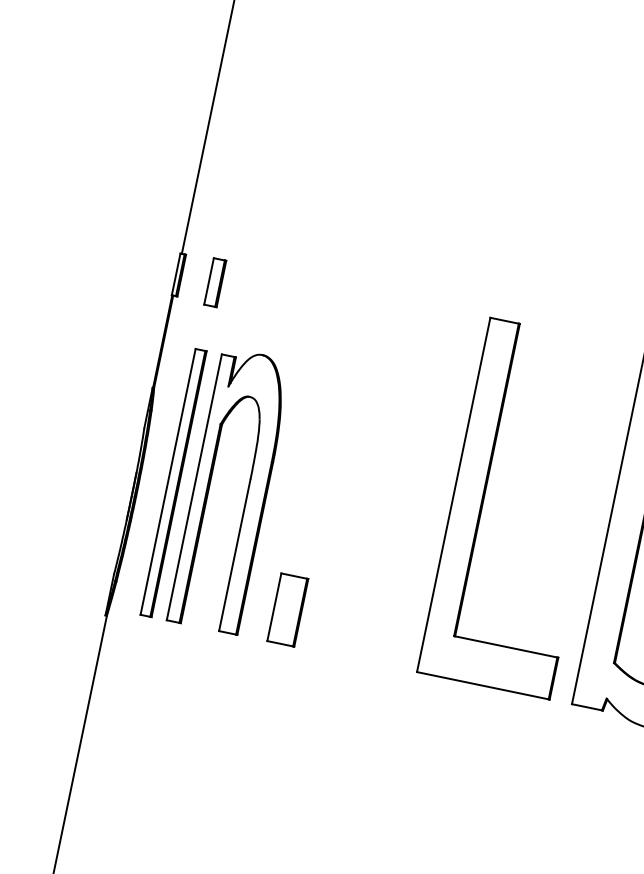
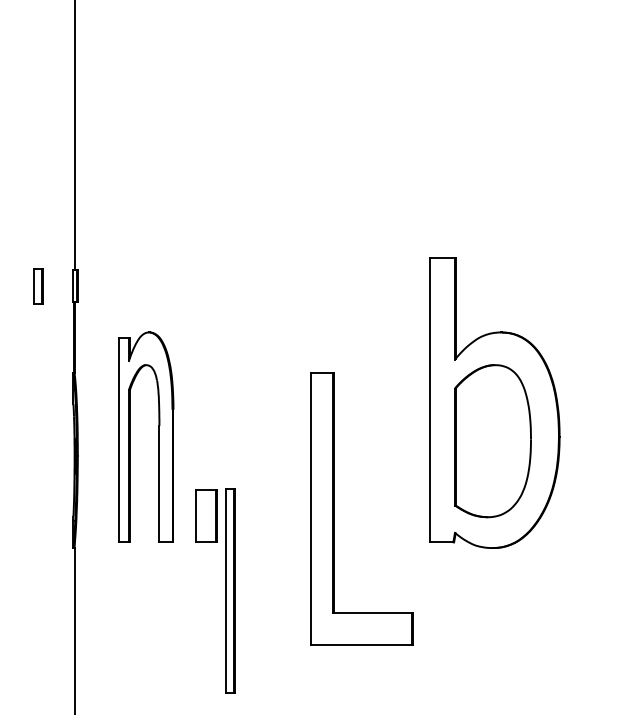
part: (215, 282) -> (38, 286), moved
part: (173, 482) -> (230, 590), moved
part: (484, 500) -> (334, 508), moved

